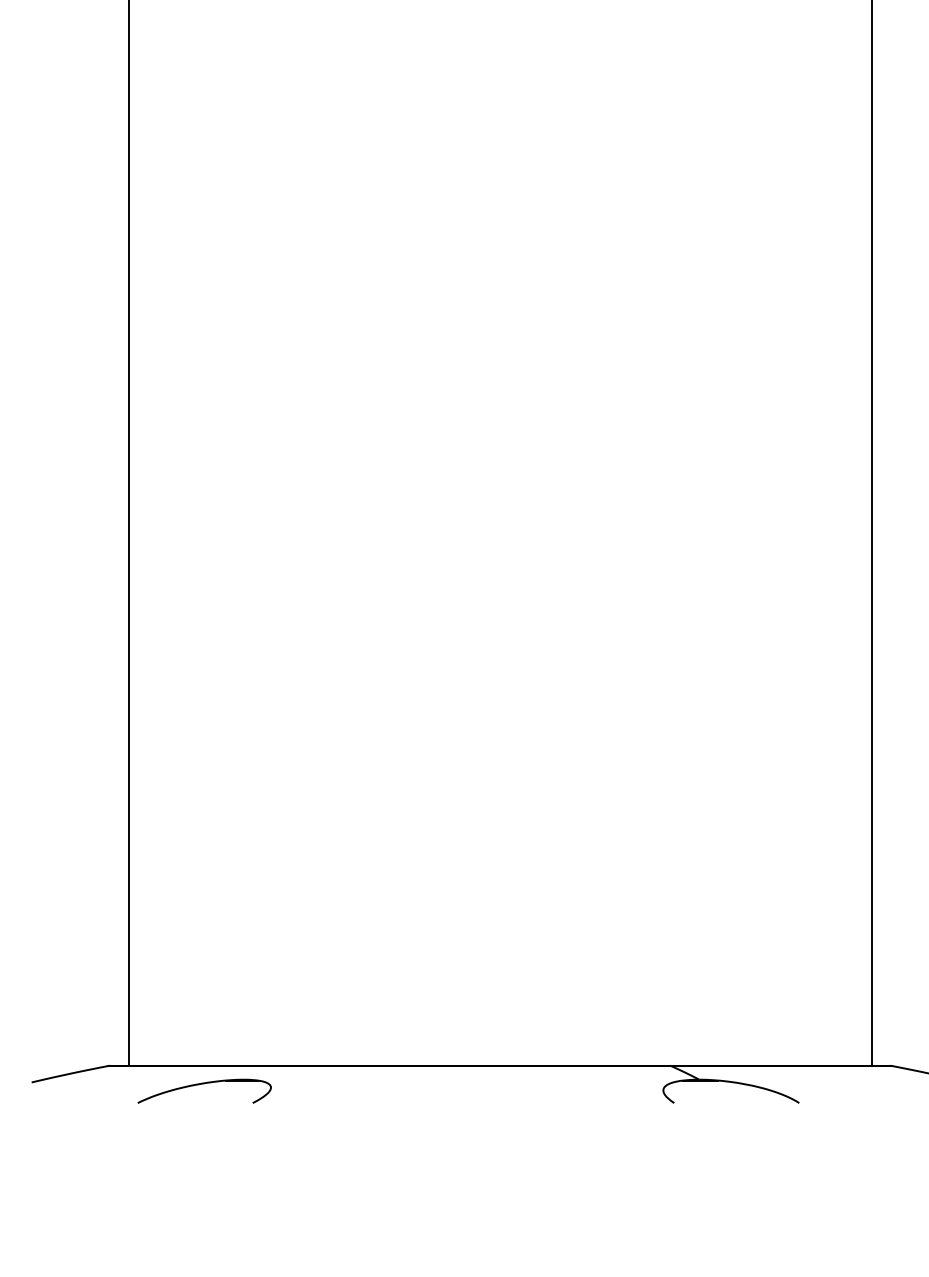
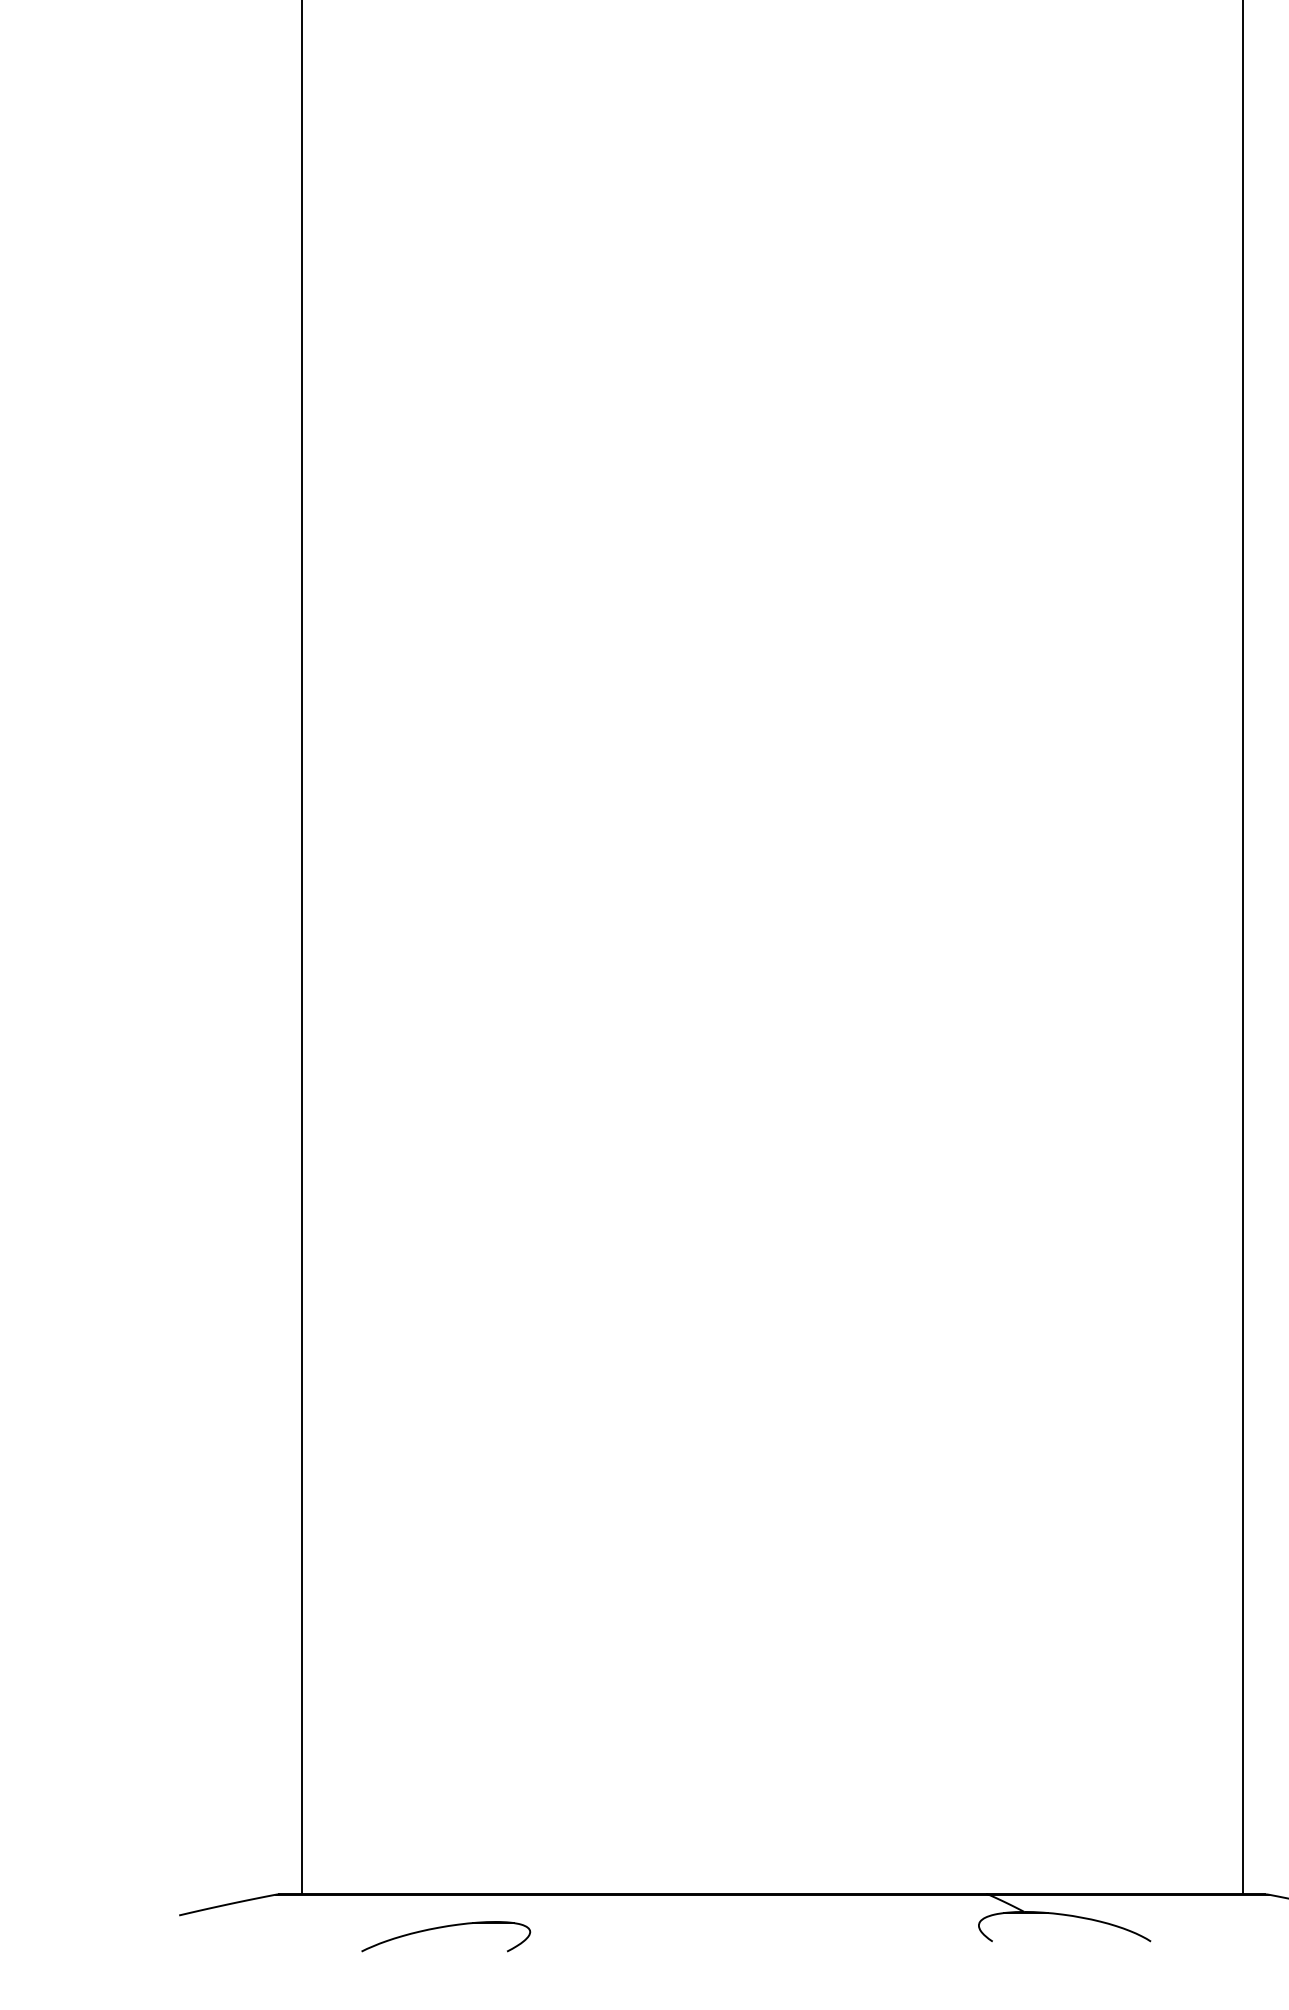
part: (204, 1084) -> (446, 1927), moved

